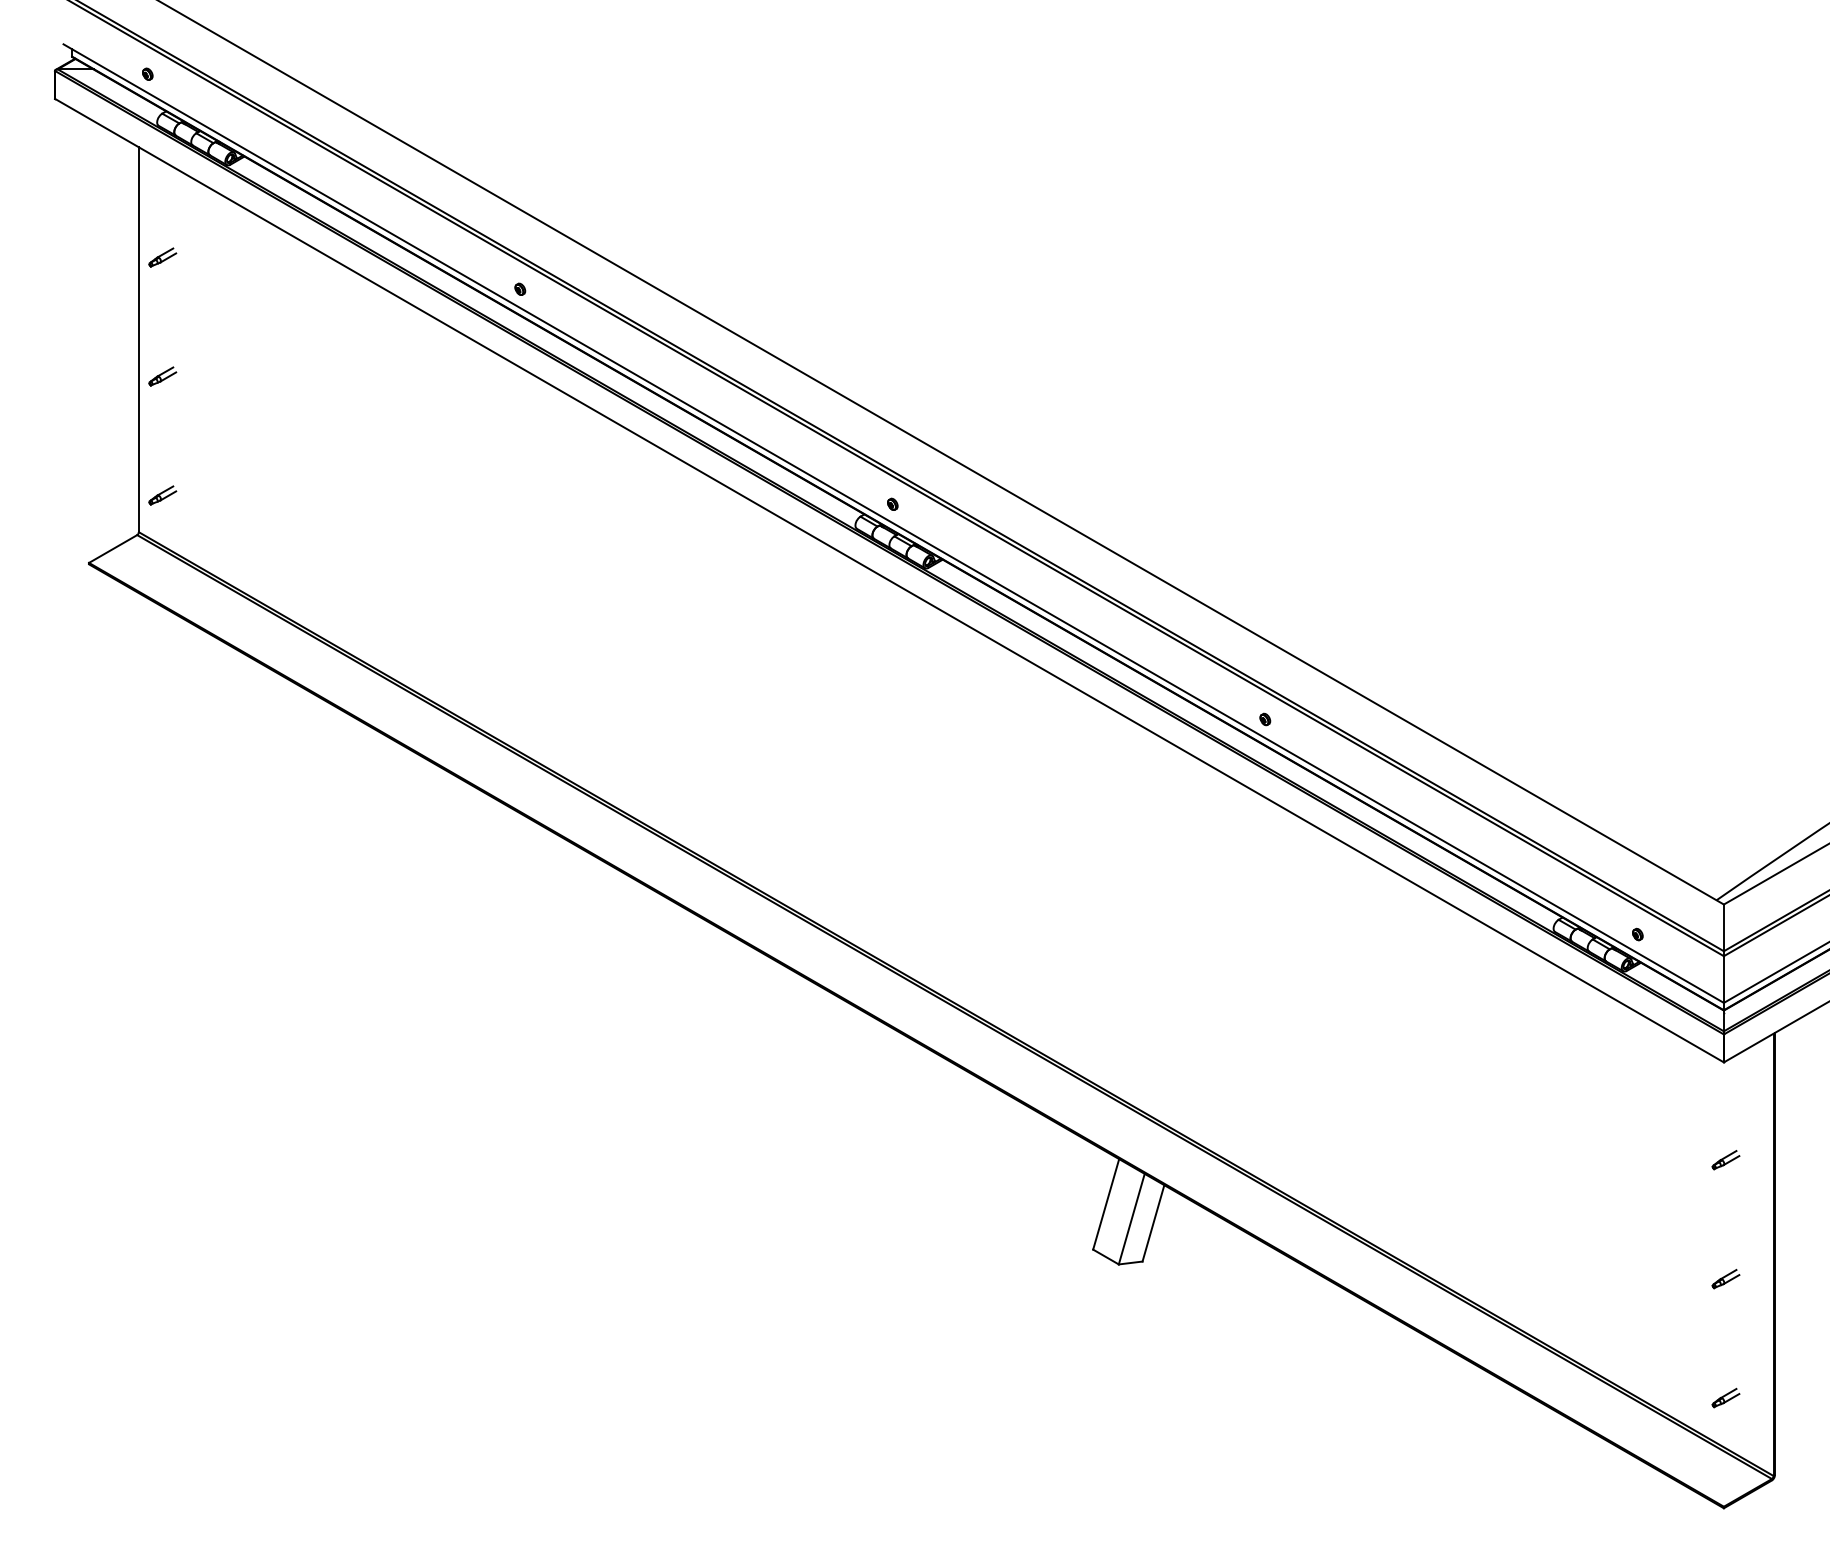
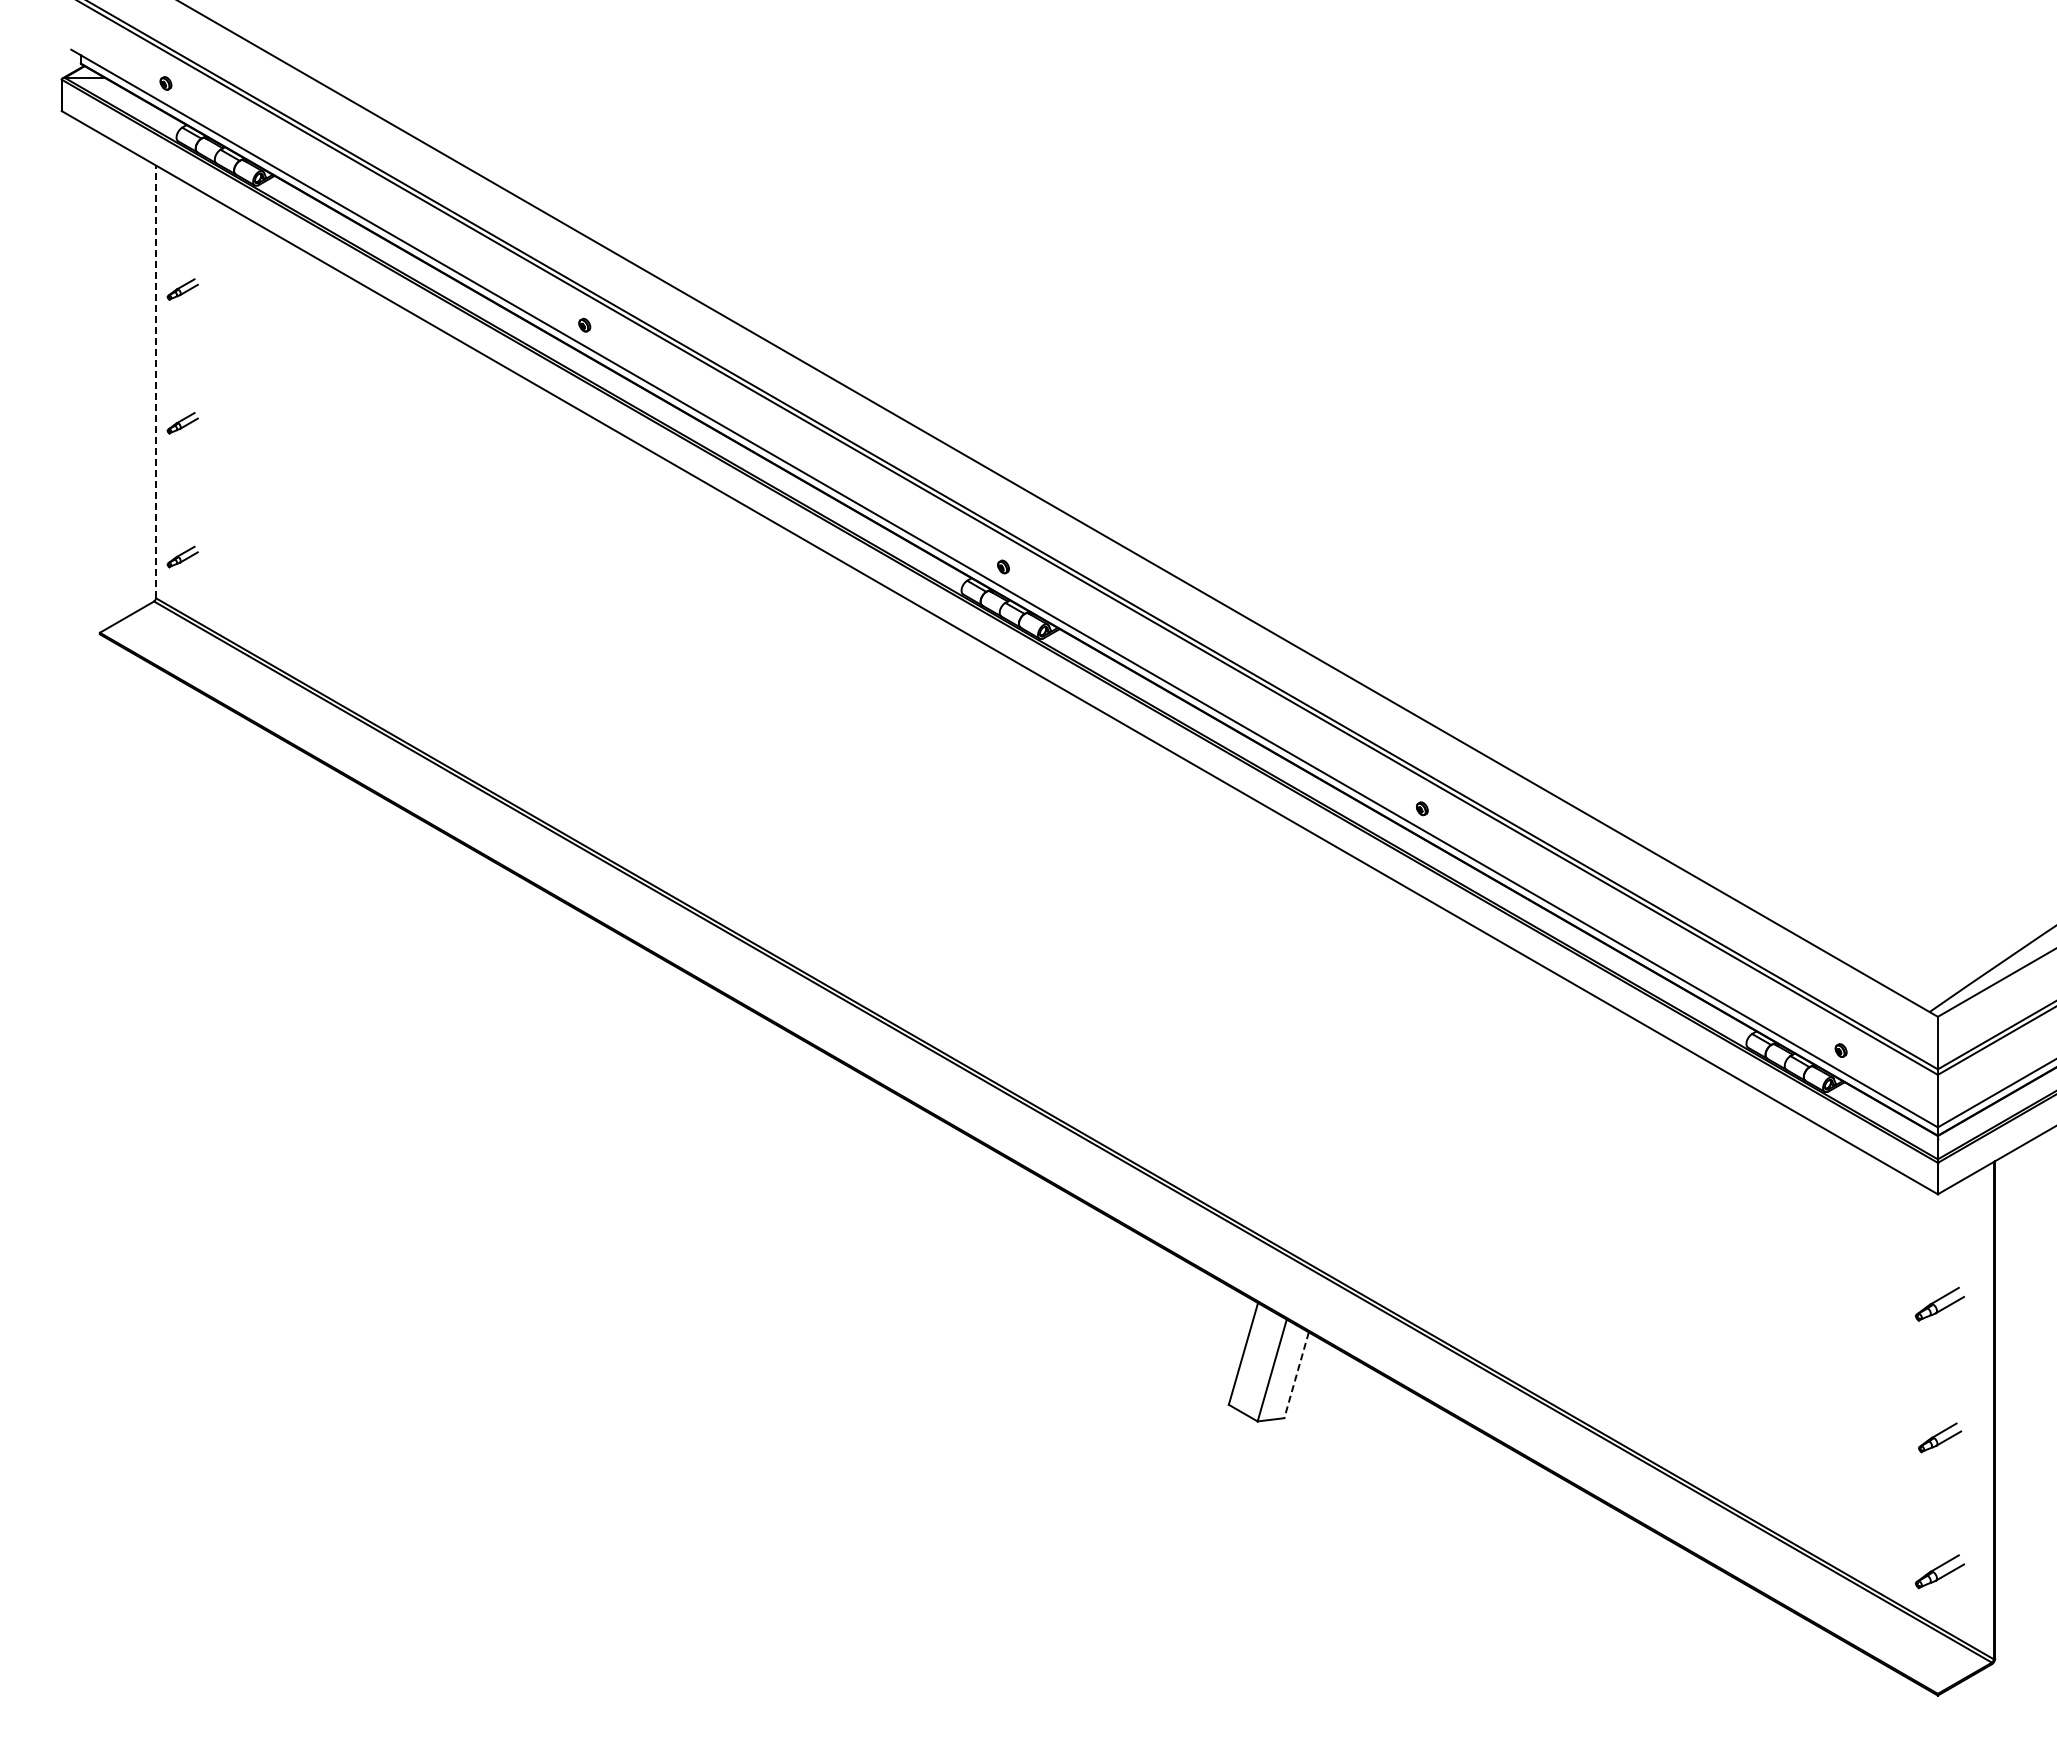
line: (139, 339) -> (156, 381), solid -> dashed
part: (1726, 1159) -> (1940, 1303), size x1.6
line: (1153, 1223) -> (1296, 1375), solid -> dashed
part: (1726, 1278) -> (1940, 1437), size x1.4
part: (1726, 1397) -> (1940, 1571), size x1.6

